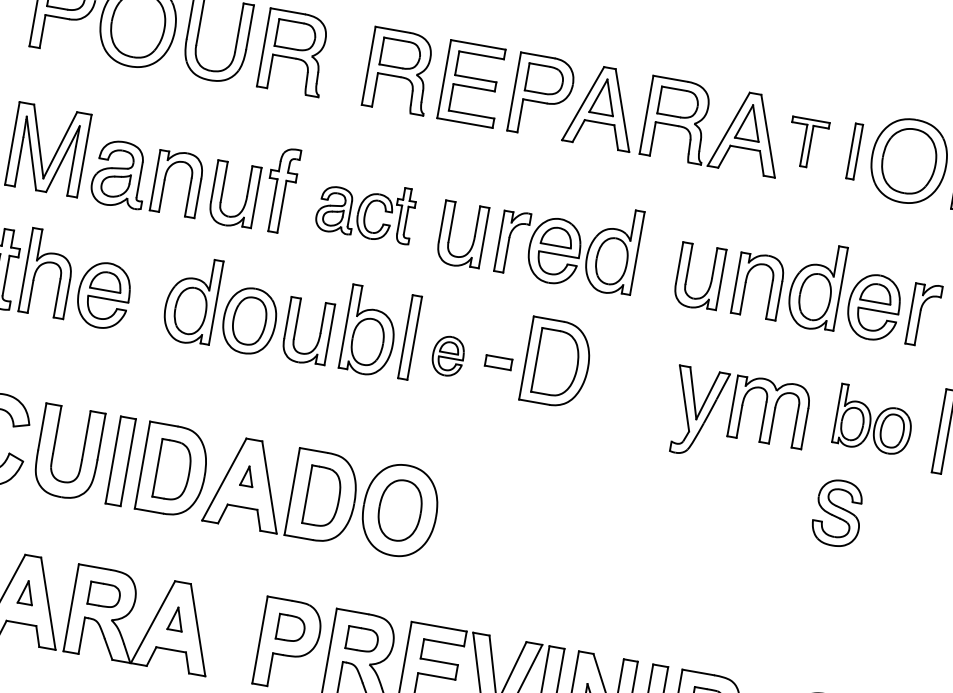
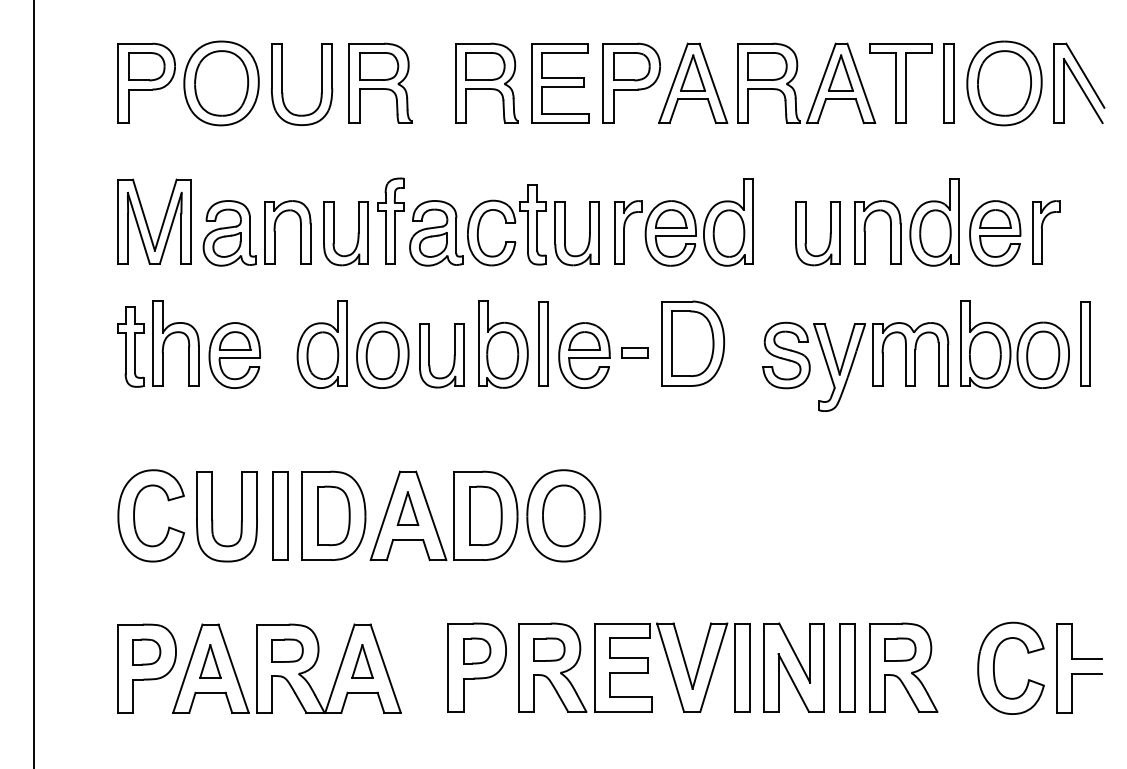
part: (806, 143) -> (900, 83), size x1.67
part: (853, 151) -> (948, 83), size x1.43
part: (365, 209) -> (477, 225), size x1.43
part: (448, 356) -> (584, 355), size x1.67
part: (873, 420) -> (1014, 344), size x1.43
part: (247, 476) -> (407, 508), size x1.67
part: (837, 513) -> (786, 355), moved
part: (26, 592) -> (210, 661), size x1.43
part: (176, 618) -> (362, 661), size x1.43

